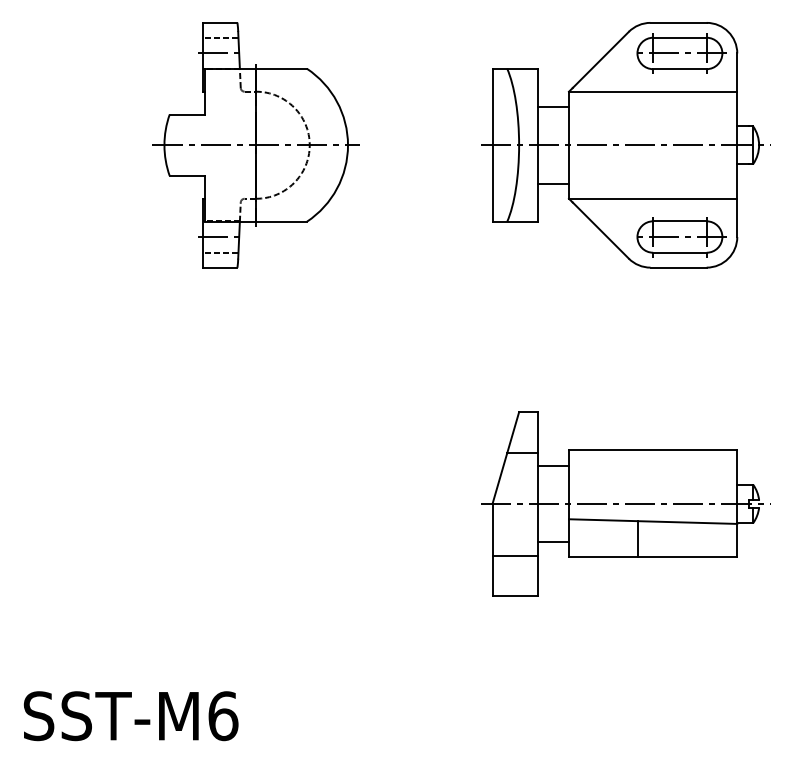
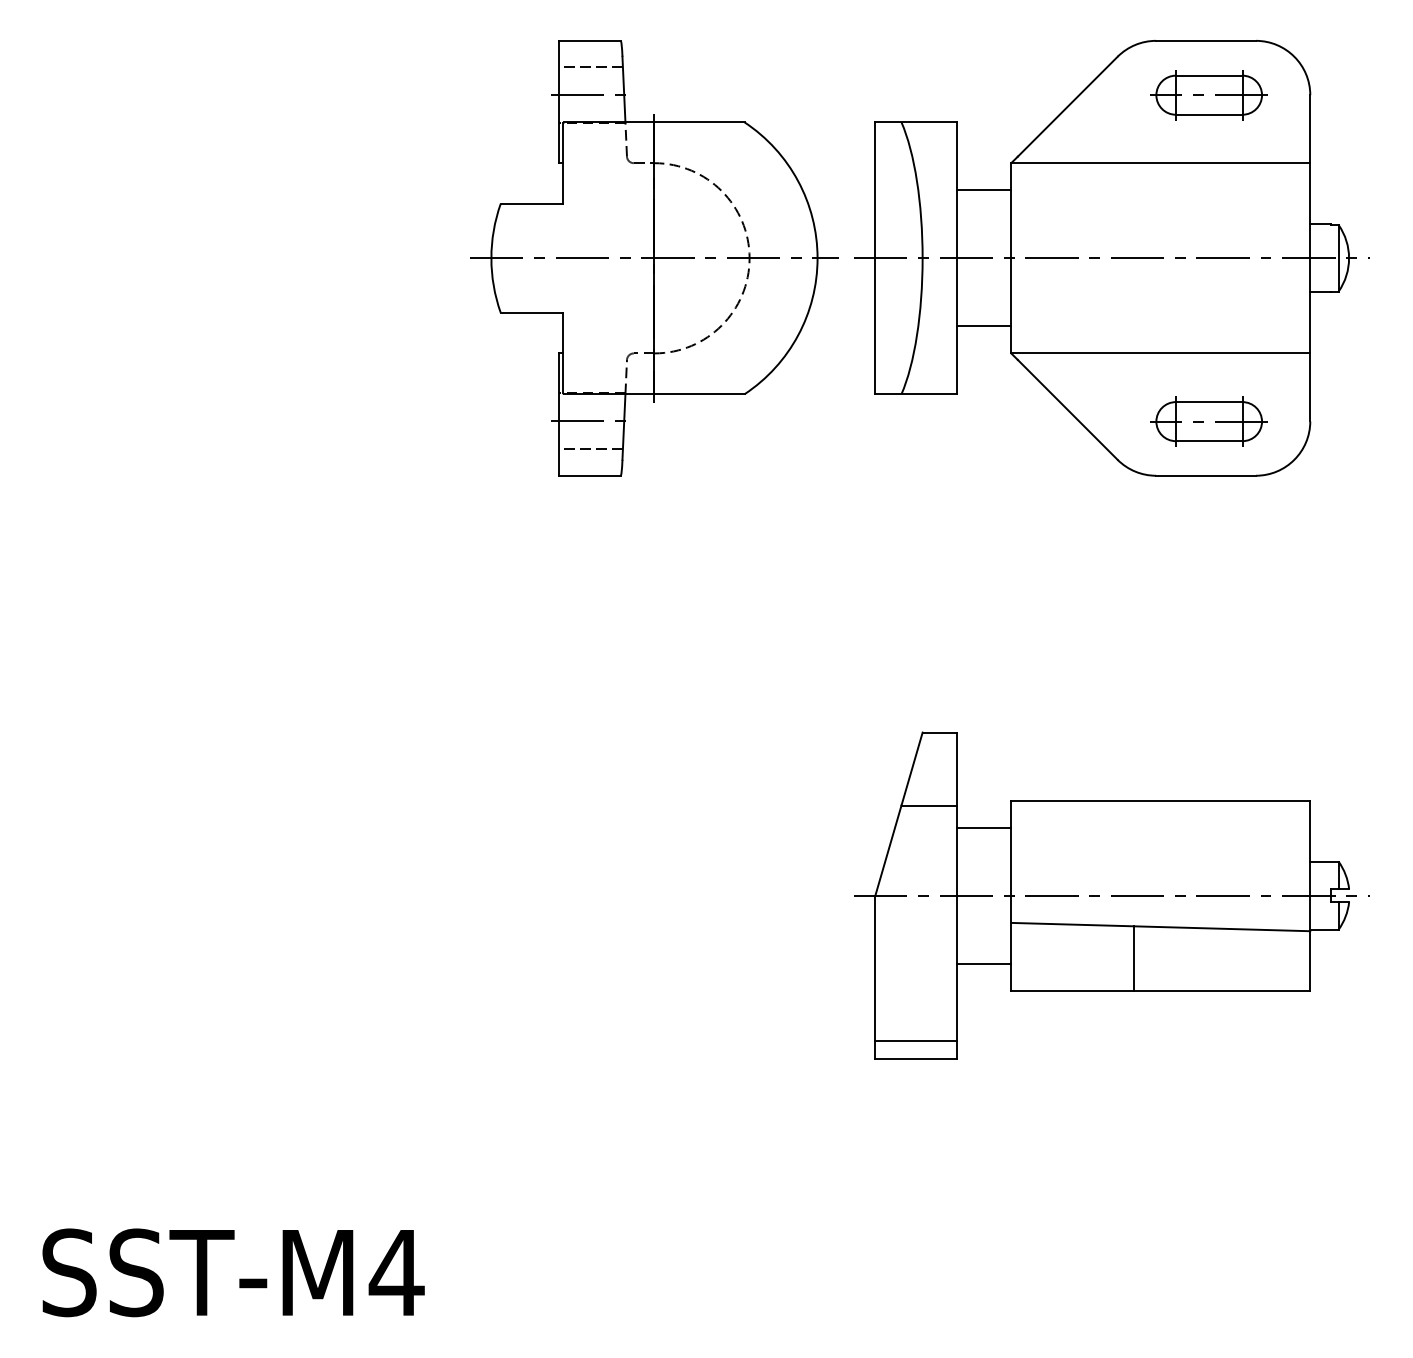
part: (681, 53) -> (1211, 95), size x0.7
part: (255, 145) -> (653, 258), moved
part: (681, 237) -> (1211, 422), size x0.7
line: (515, 555) -> (916, 1040), moved
text: (222, 716) -> (395, 1273), SST-M6 -> SST-M4

